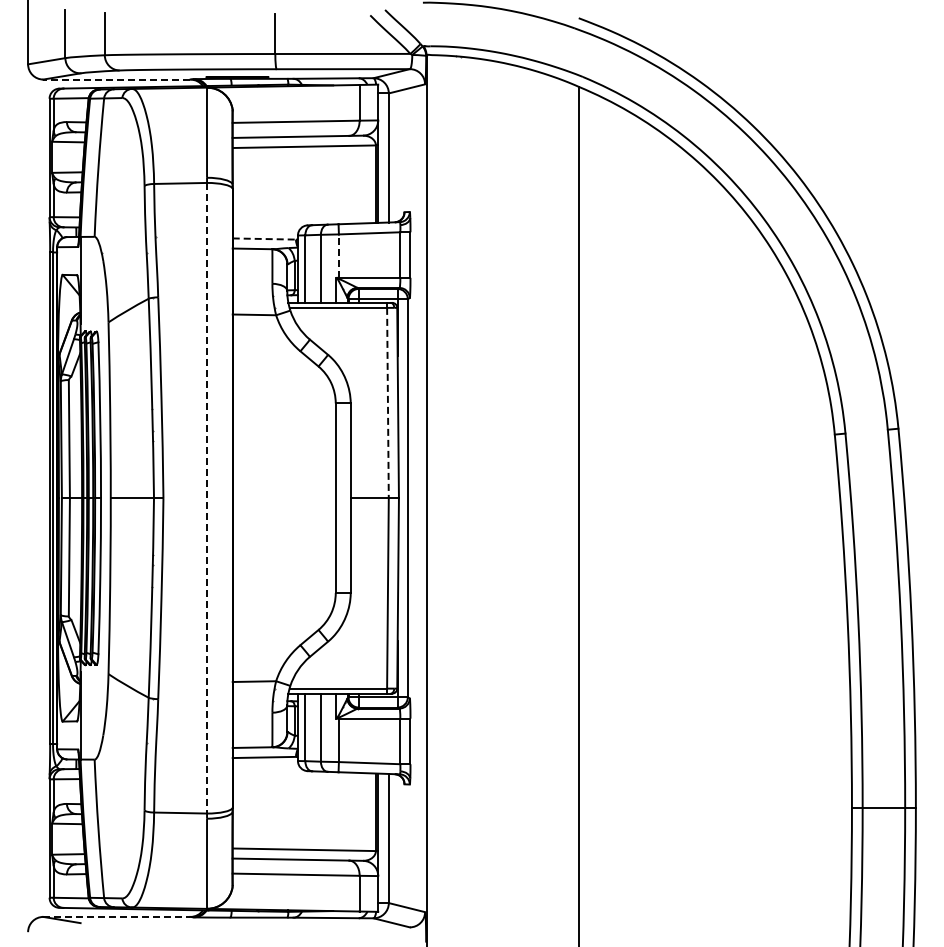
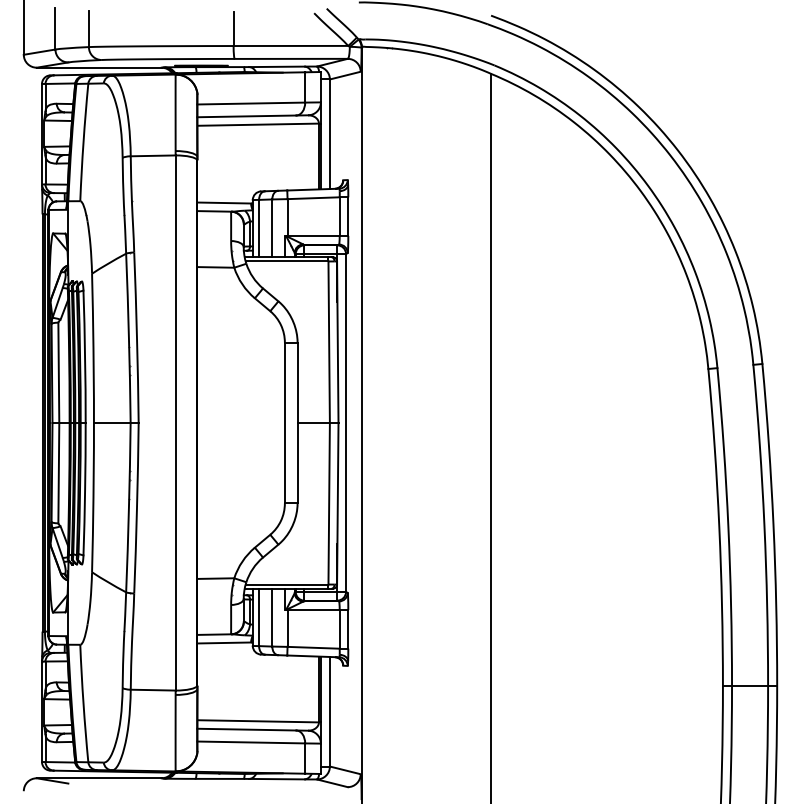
line: (116, 79) -> (98, 67), dashed -> solid
line: (264, 239) -> (224, 203), dashed -> solid
line: (338, 256) -> (287, 217), dashed -> solid
line: (387, 403) -> (328, 342), dashed -> solid
line: (207, 498) -> (176, 423), dashed -> solid
line: (116, 916) -> (98, 777), dashed -> solid

